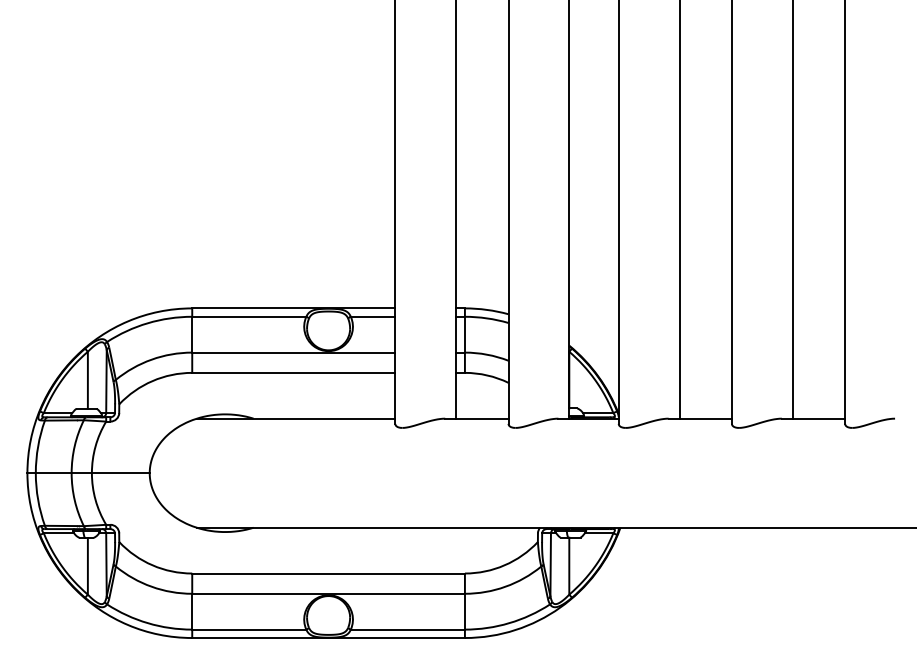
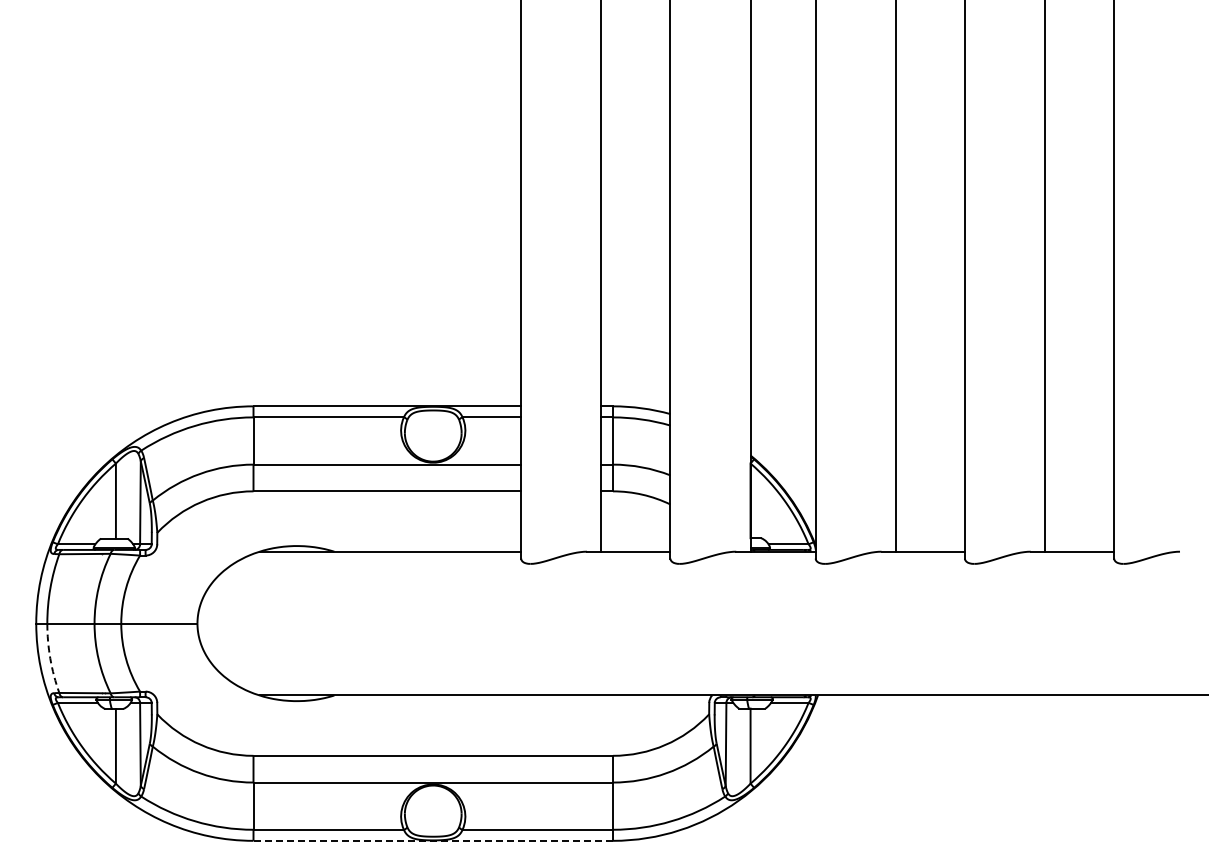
arc: (38, 499) -> (50, 658), solid -> dashed
line: (328, 637) -> (433, 840), solid -> dashed

